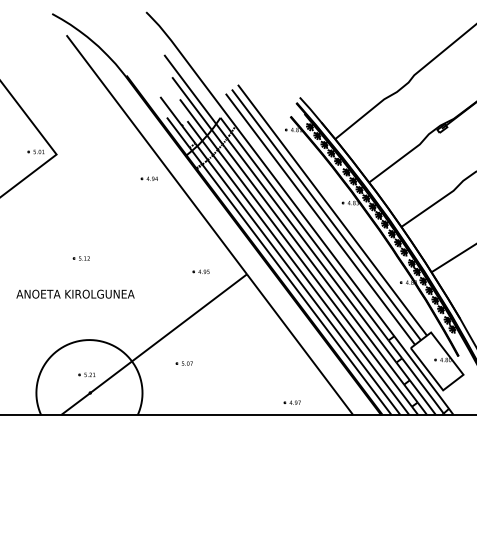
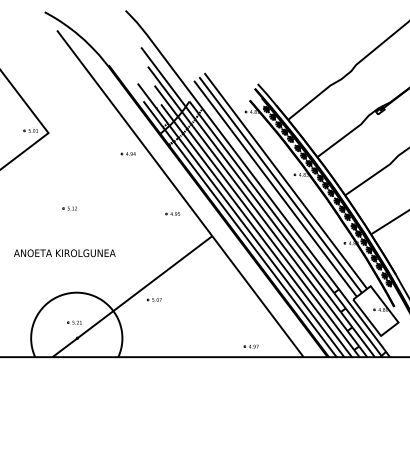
part: (80, 258) -> (69, 208), moved
part: (200, 271) -> (172, 213), moved
part: (183, 363) -> (153, 299), moved

